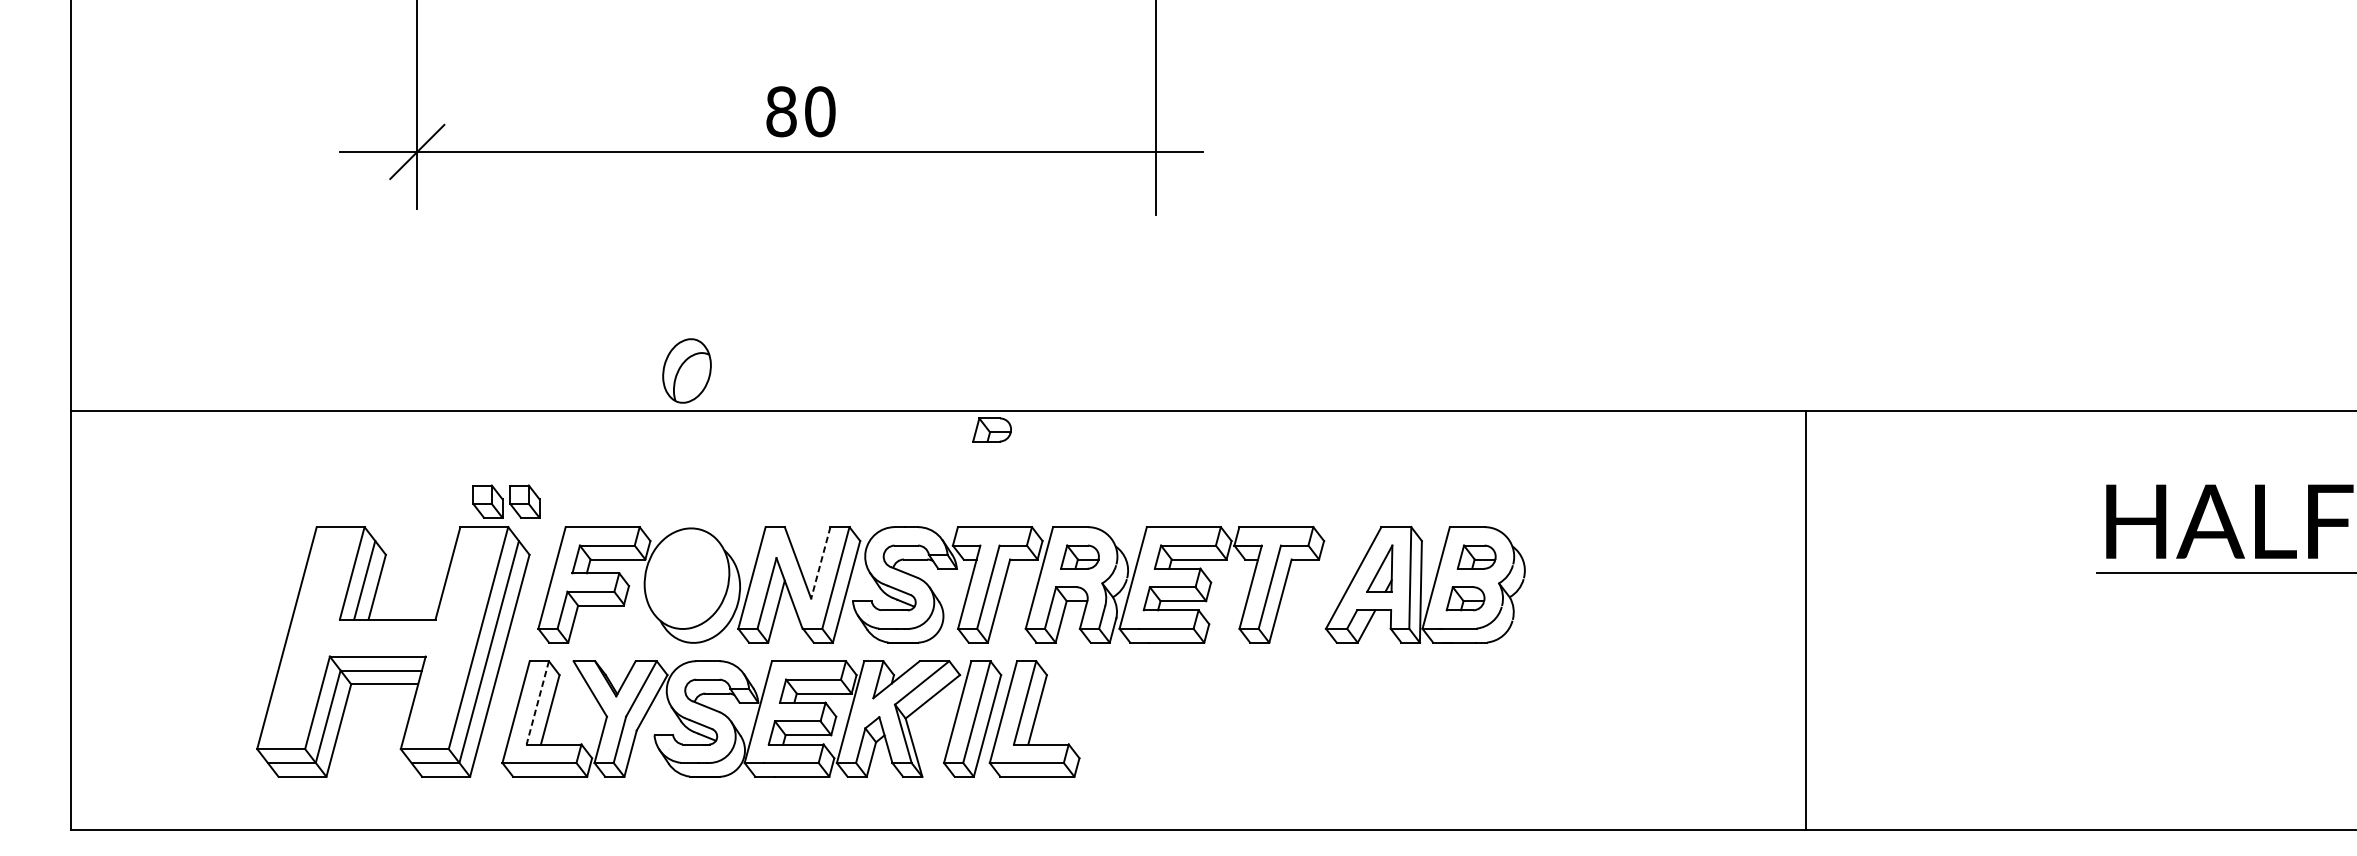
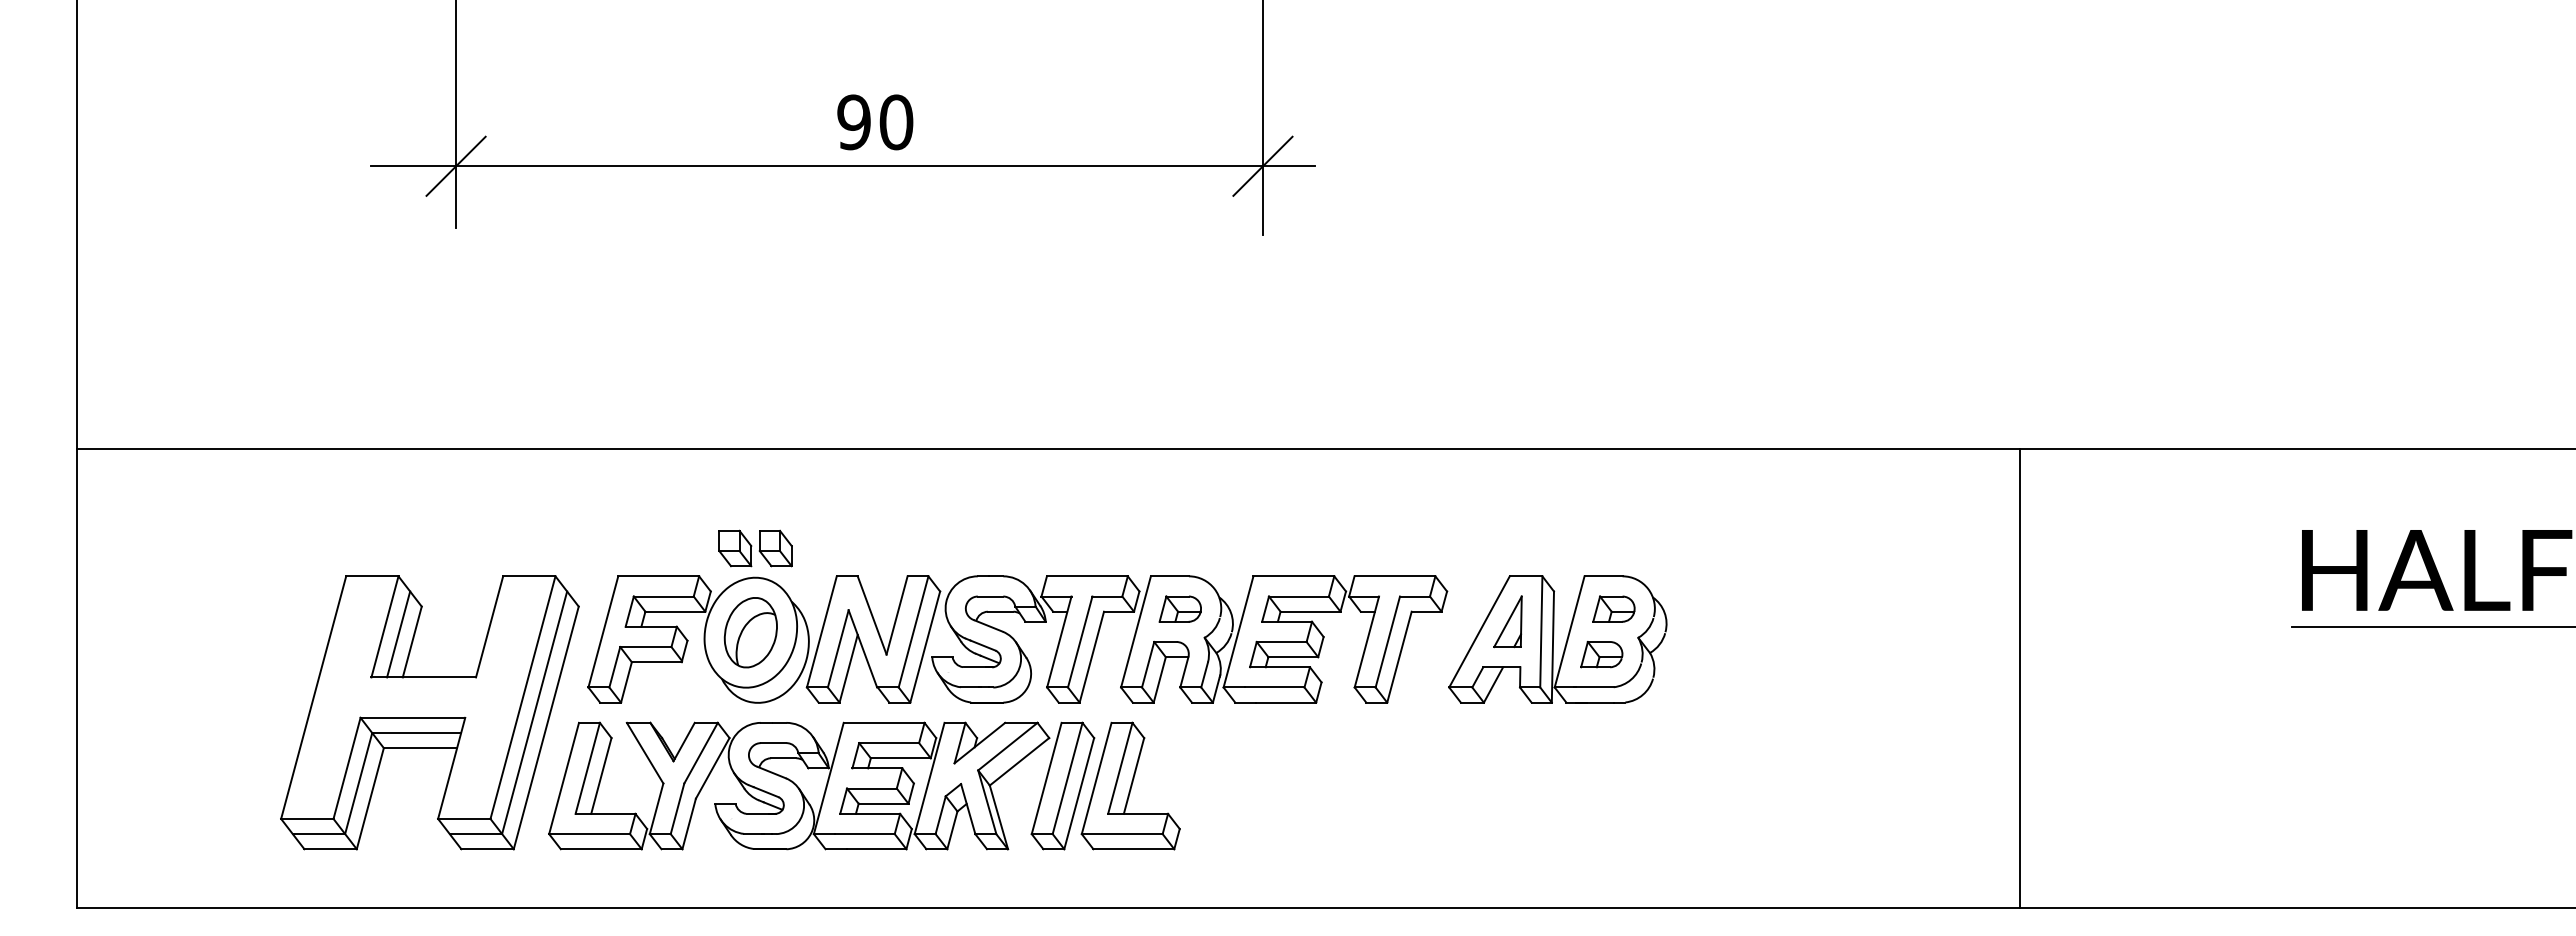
text: (780, 111) -> (853, 122), 80 -> 90
line: (1155, 151) -> (1262, 165), added
part: (686, 370) -> (750, 632), moved
part: (991, 429) -> (1083, 469), removed
part: (506, 501) -> (755, 548), moved
line: (821, 562) -> (897, 615), dashed -> solid
line: (1805, 620) -> (2019, 678), moved
line: (537, 702) -> (587, 768), dashed -> solid

